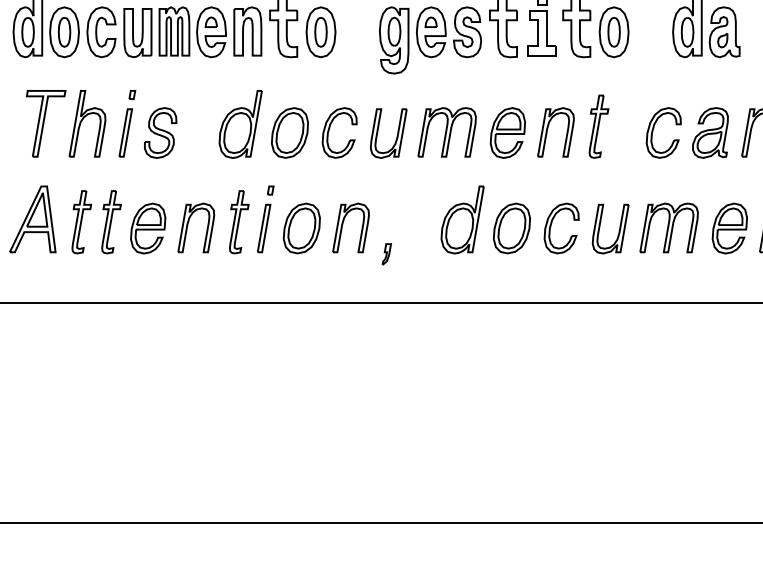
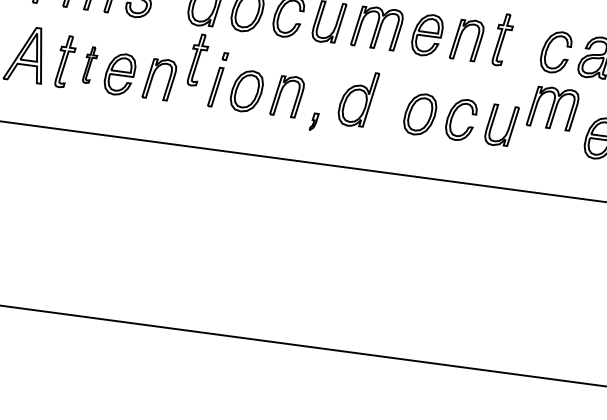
part: (462, 219) -> (358, 98), moved
part: (111, 222) -> (90, 65), size x0.7
part: (239, 222) -> (198, 60), moved
part: (668, 227) -> (552, 107), moved

